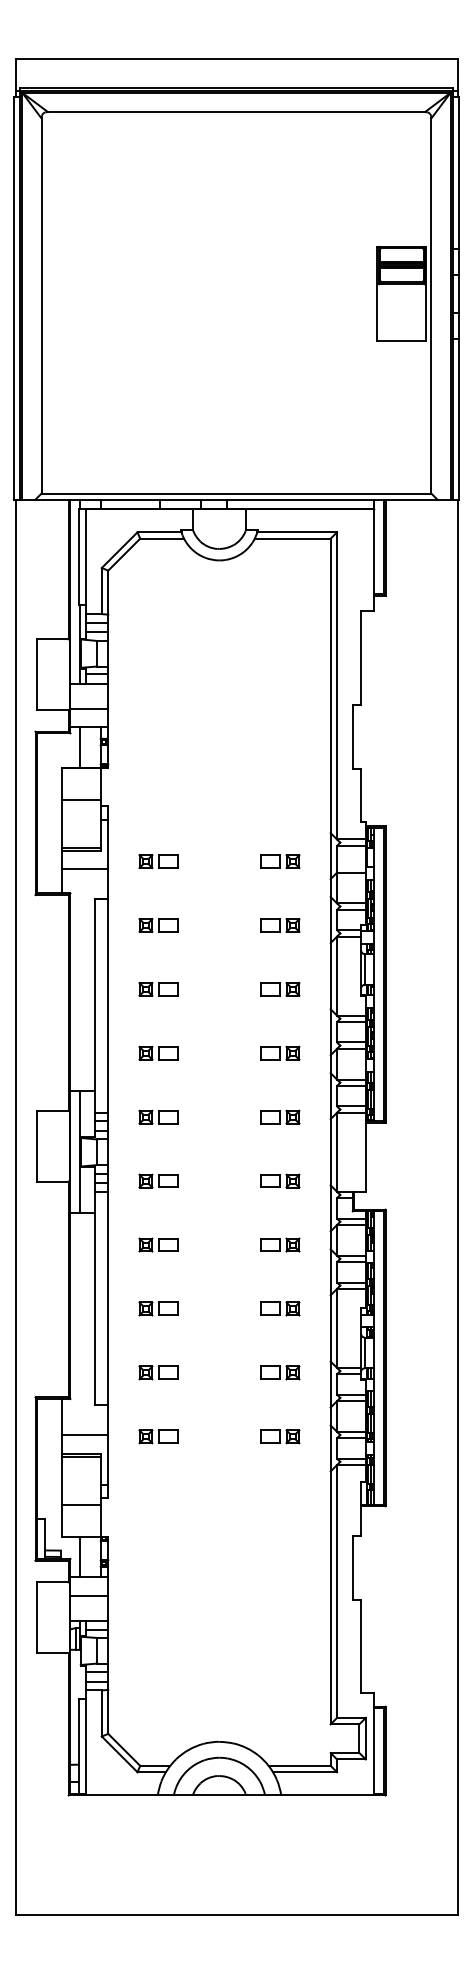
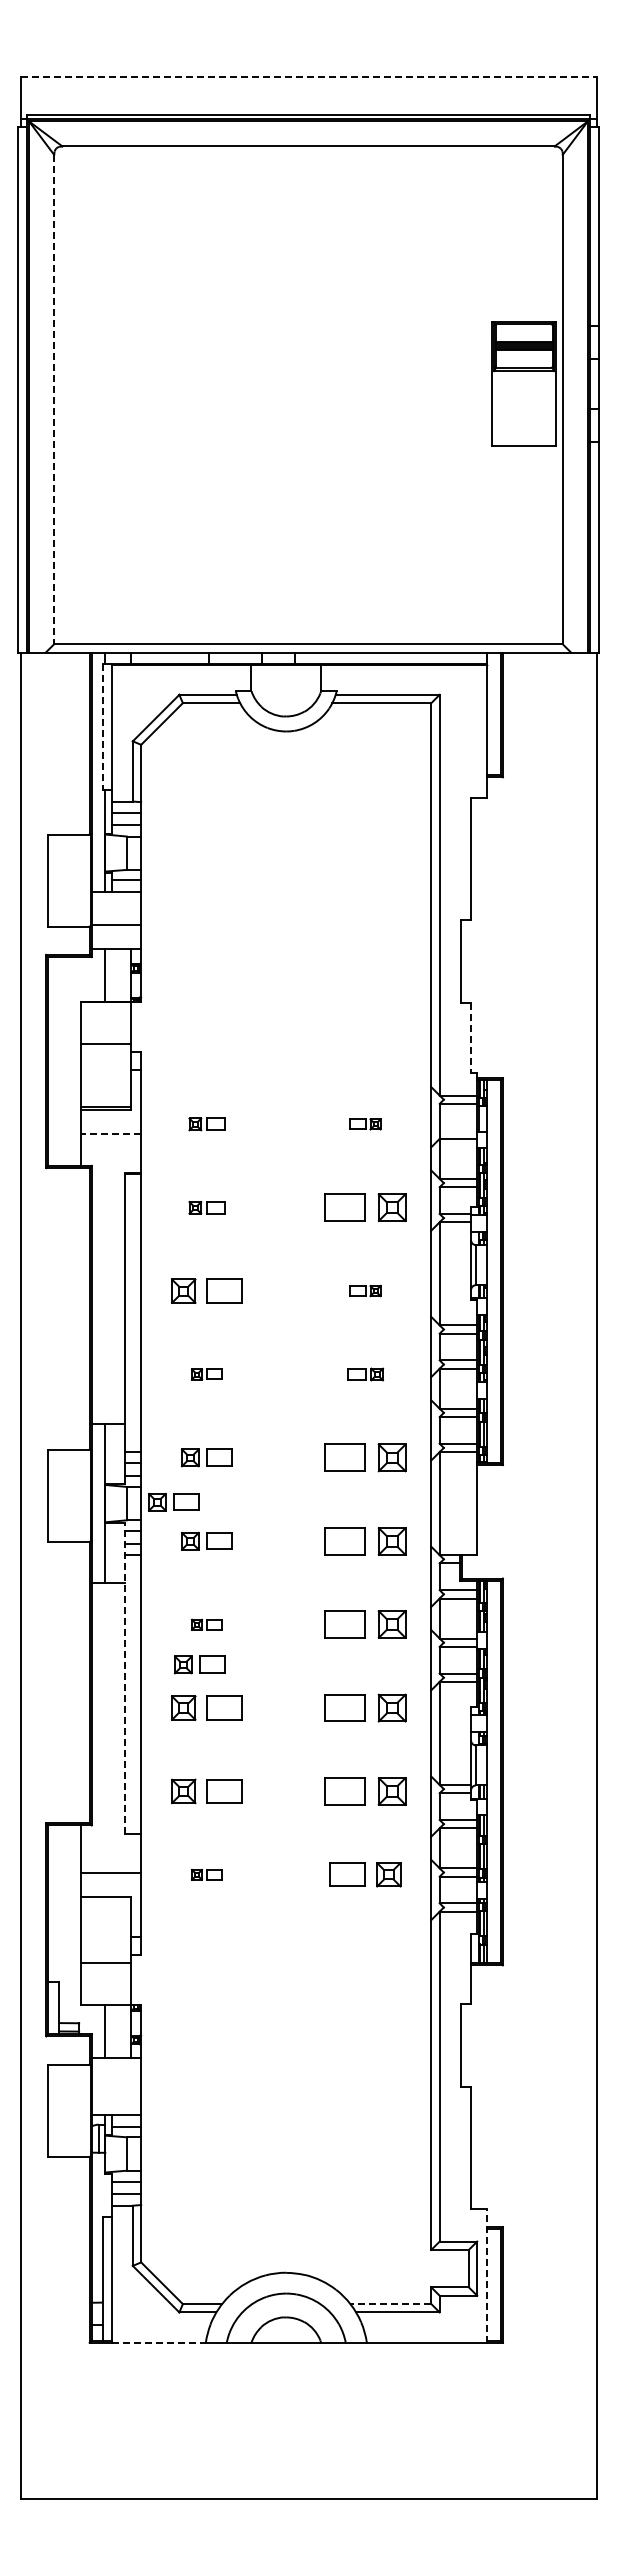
line: (237, 59) -> (309, 77), solid -> dashed
line: (41, 305) -> (54, 399), solid -> dashed
line: (78, 556) -> (102, 726), solid -> dashed
line: (361, 795) -> (471, 1038), solid -> dashed
part: (158, 861) -> (206, 1124), size x0.7
part: (280, 861) -> (365, 1124), size x0.6
line: (85, 868) -> (111, 1133), solid -> dashed
part: (158, 925) -> (206, 1207), size x0.7
part: (280, 925) -> (365, 1207), size x1.6
part: (158, 988) -> (206, 1290), size x1.4
part: (280, 988) -> (365, 1290), size x0.6
part: (158, 1053) -> (206, 1374), size x0.6
part: (280, 1053) -> (365, 1374), size x0.7
part: (280, 1116) -> (365, 1457), size x1.6
part: (133, 1150) -> (173, 1501), added
part: (280, 1180) -> (365, 1540), size x1.6
part: (158, 1244) -> (206, 1624), size x0.6
part: (280, 1244) -> (365, 1624), size x1.6
part: (152, 1275) -> (199, 1664), added
line: (95, 1285) -> (124, 1677), solid -> dashed
part: (158, 1308) -> (206, 1707), size x1.4
part: (280, 1308) -> (365, 1707), size x1.6
part: (158, 1372) -> (206, 1791), size x1.4
part: (280, 1372) -> (365, 1791), size x1.6
part: (158, 1436) -> (206, 1874), size x0.6
part: (280, 1436) -> (365, 1874), size x1.4
line: (81, 1456) -> (106, 1900), removed
line: (89, 1595) -> (116, 2082), removed
line: (373, 1743) -> (487, 2275), solid -> dashed
line: (299, 1766) -> (390, 2304), solid -> dashed
line: (121, 1795) -> (158, 2342), solid -> dashed

